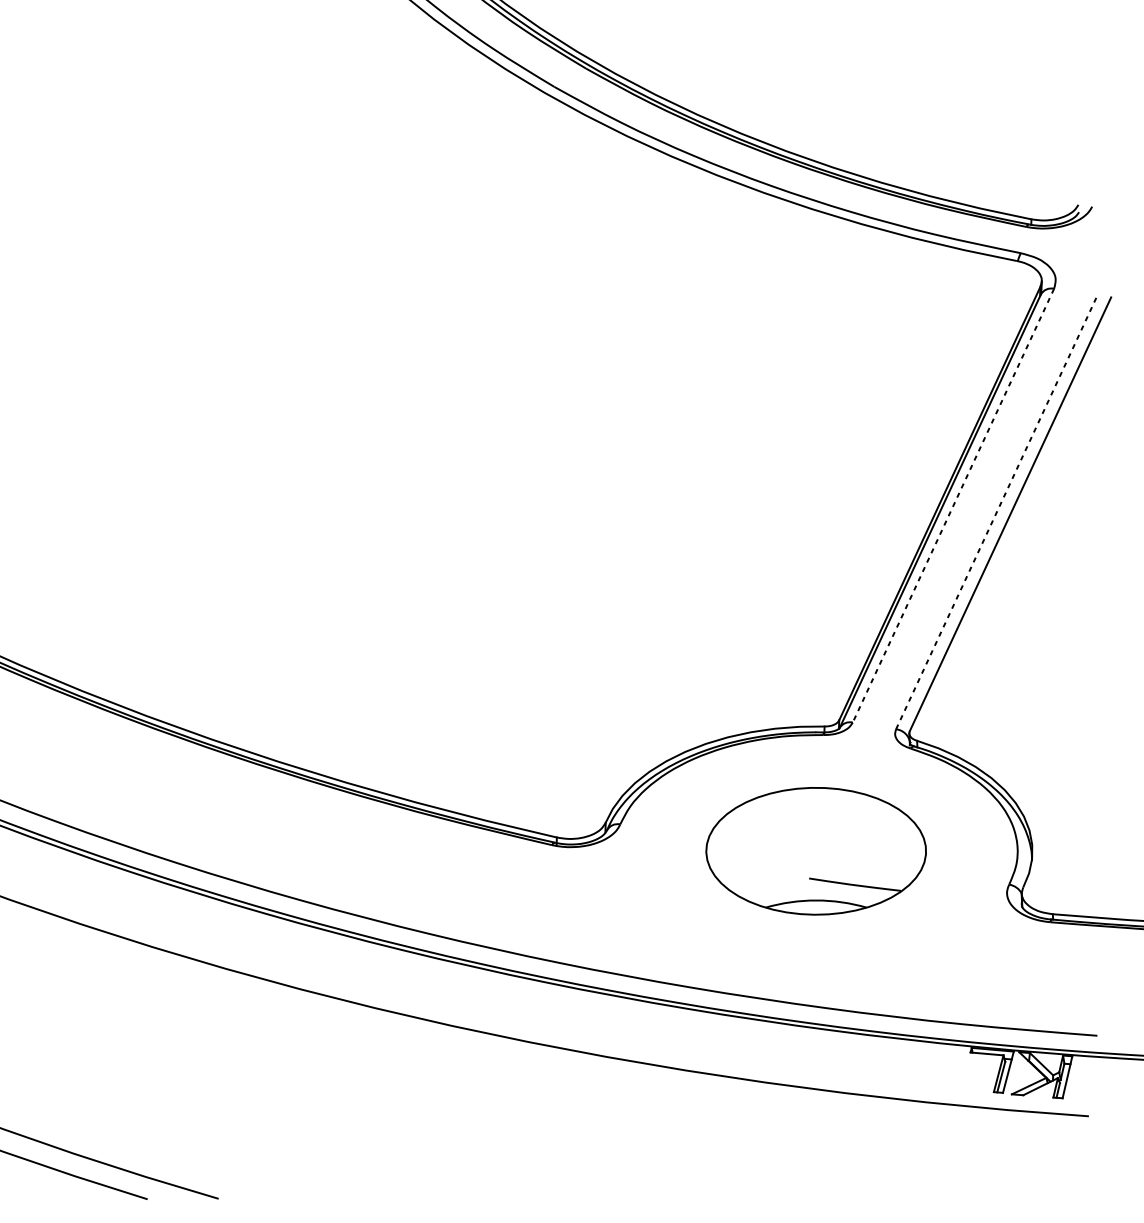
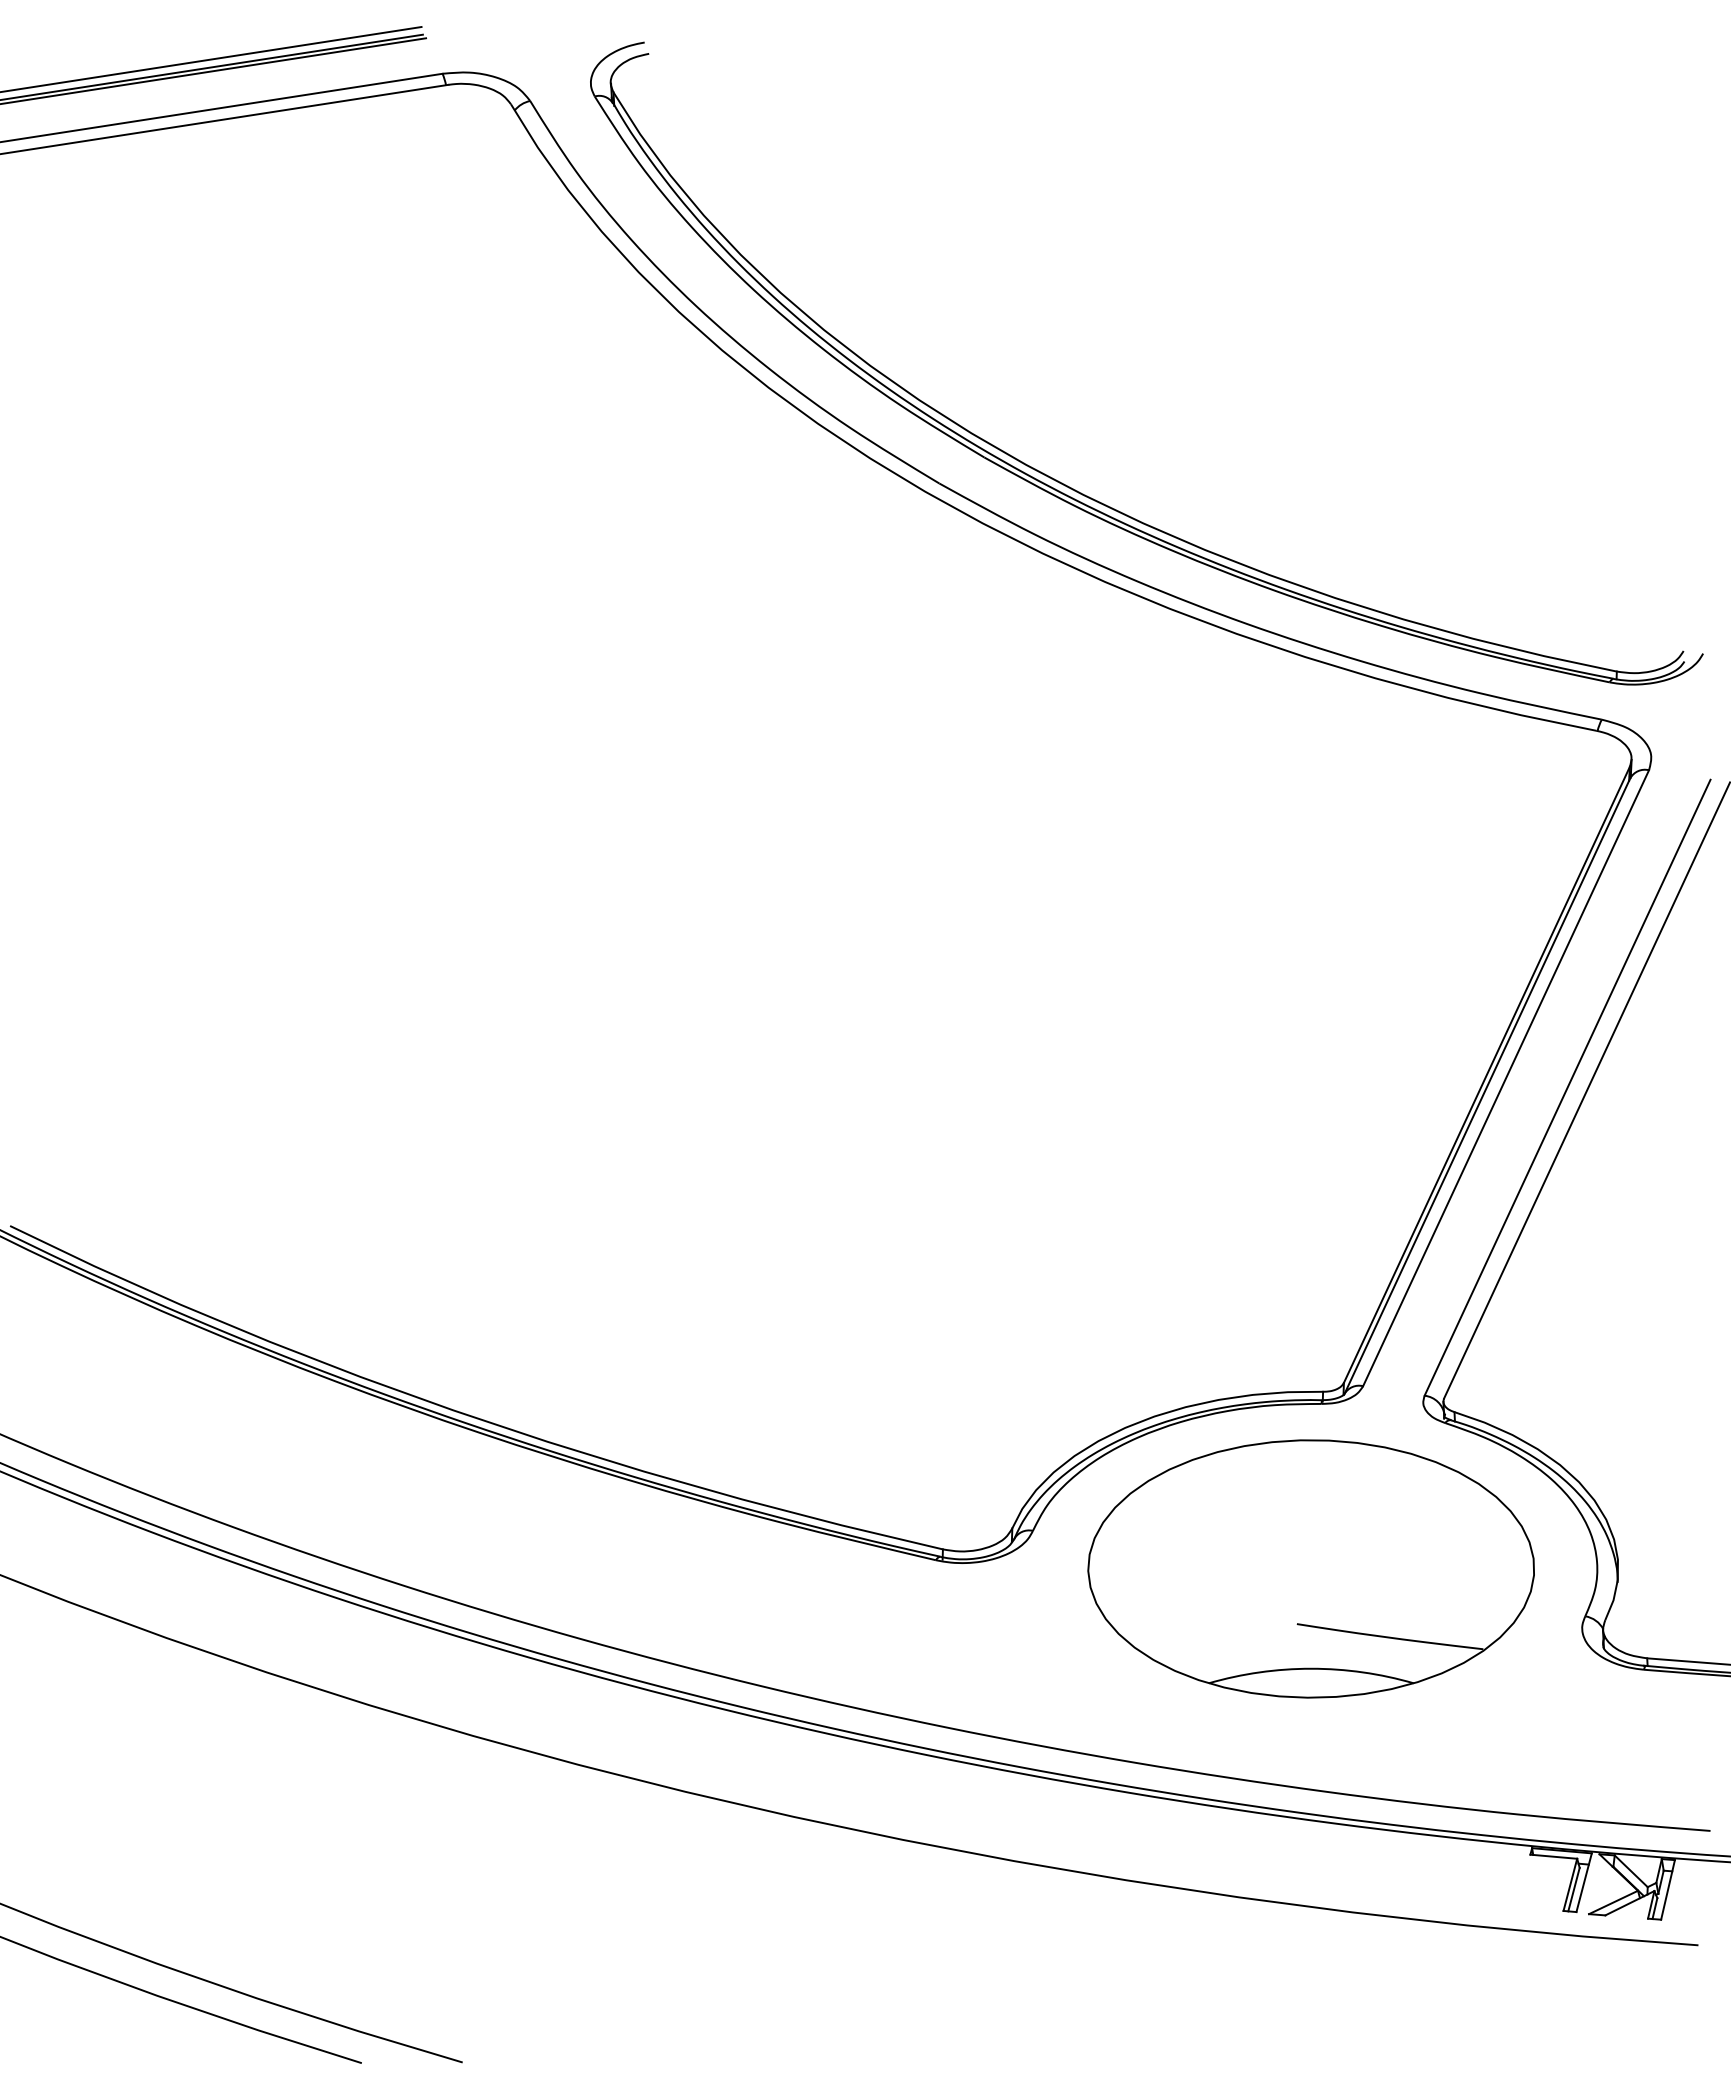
line: (953, 505) -> (1506, 1078), dashed -> solid
line: (996, 512) -> (1567, 1087), dashed -> solid
part: (815, 850) -> (1310, 1568), size x1.43

